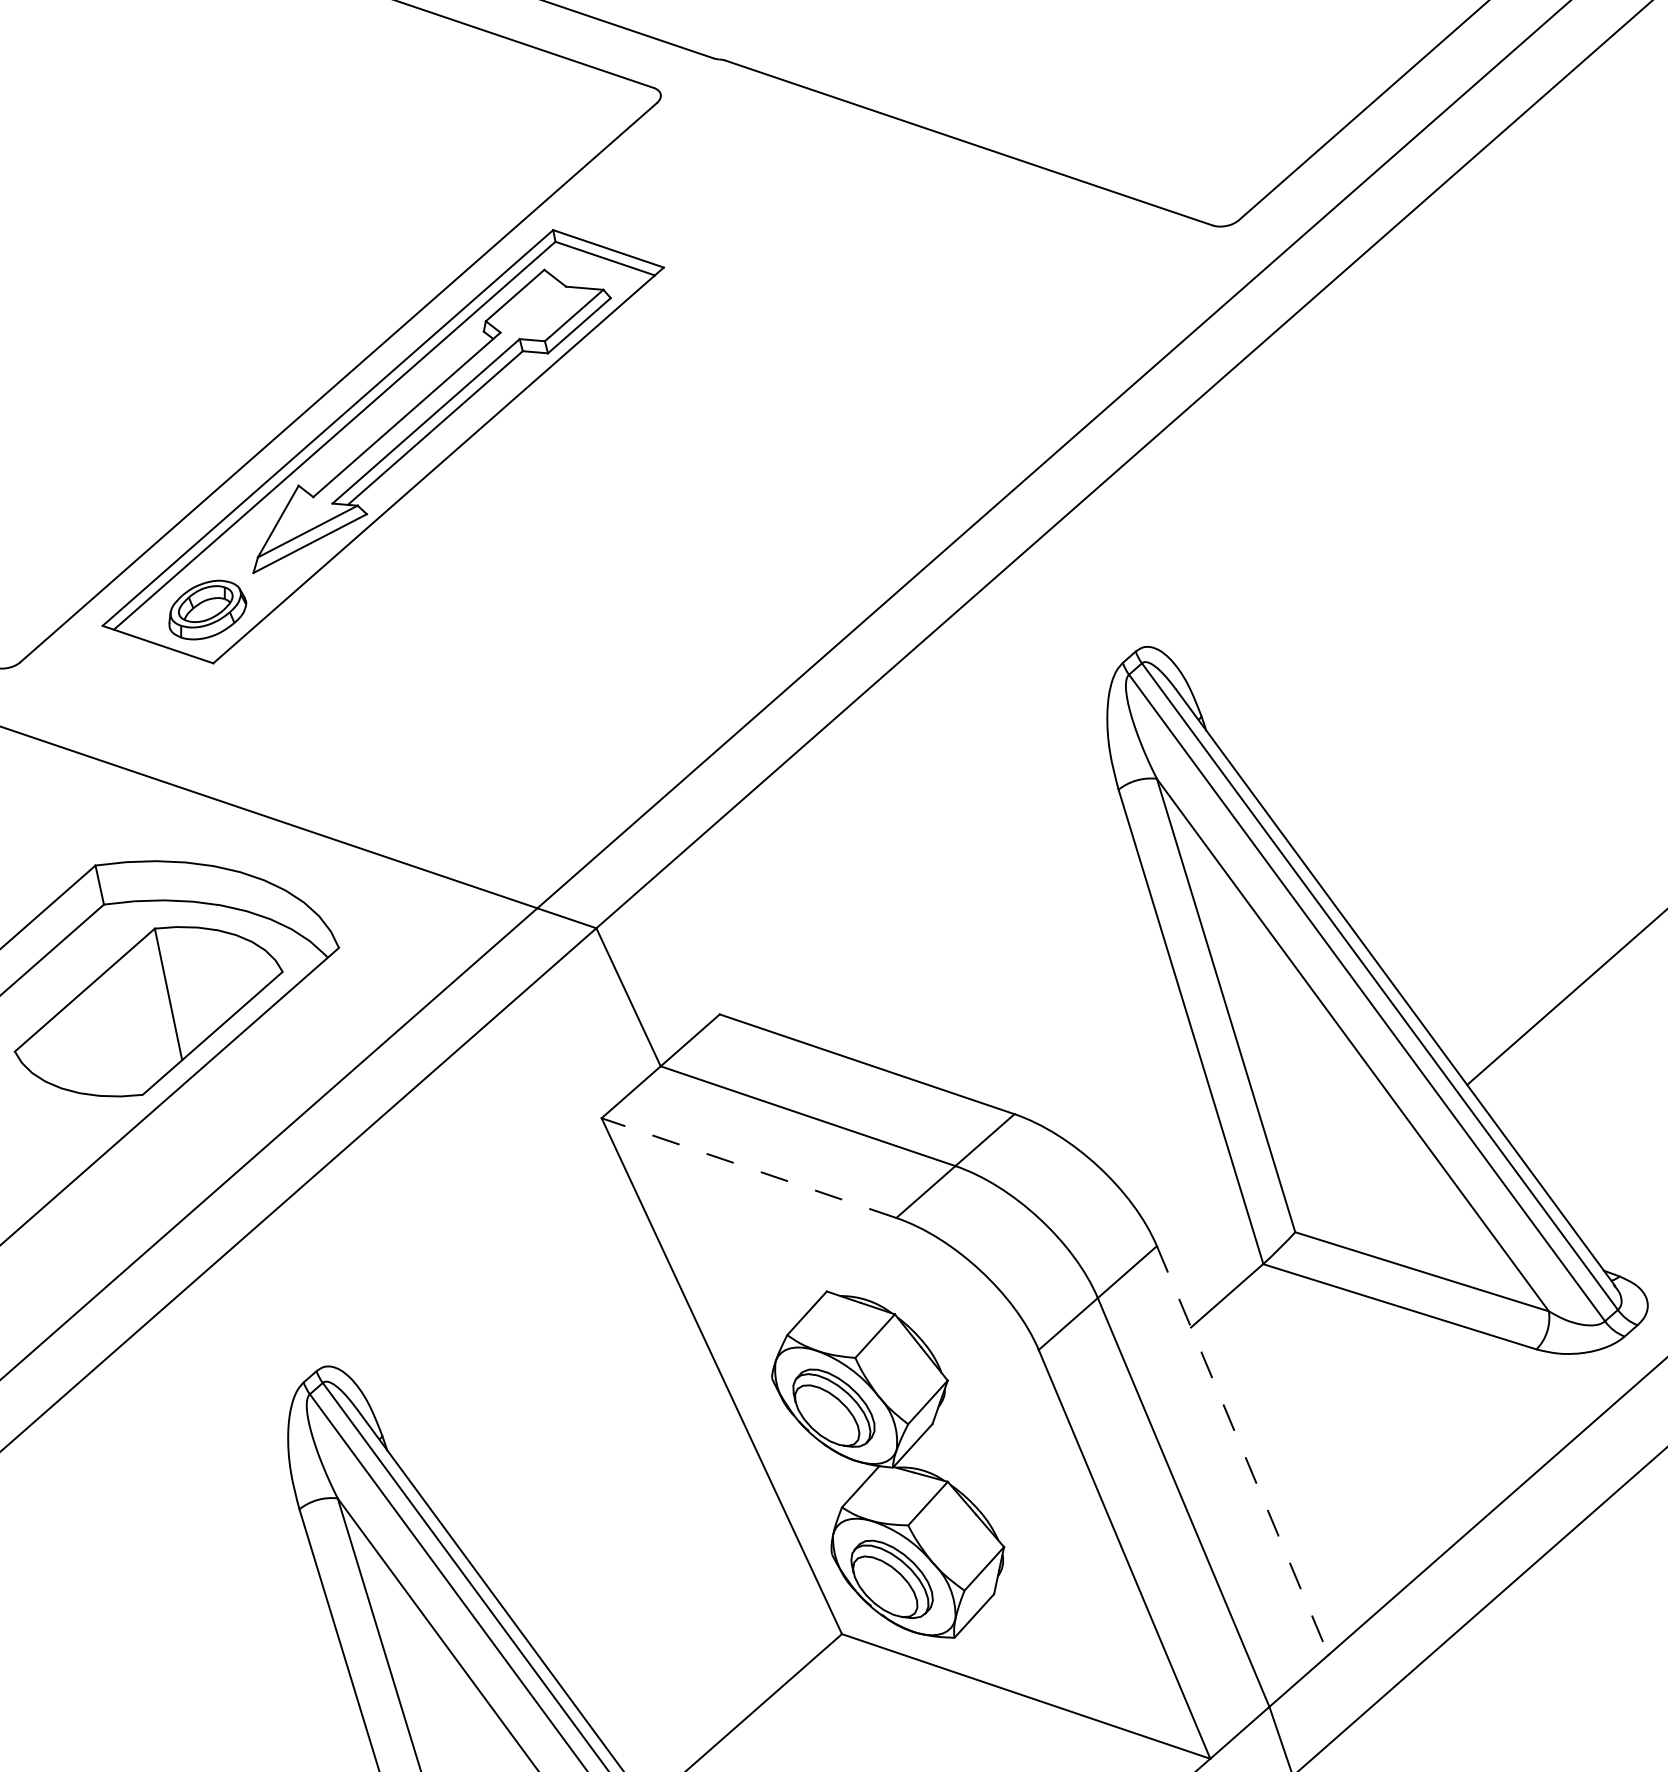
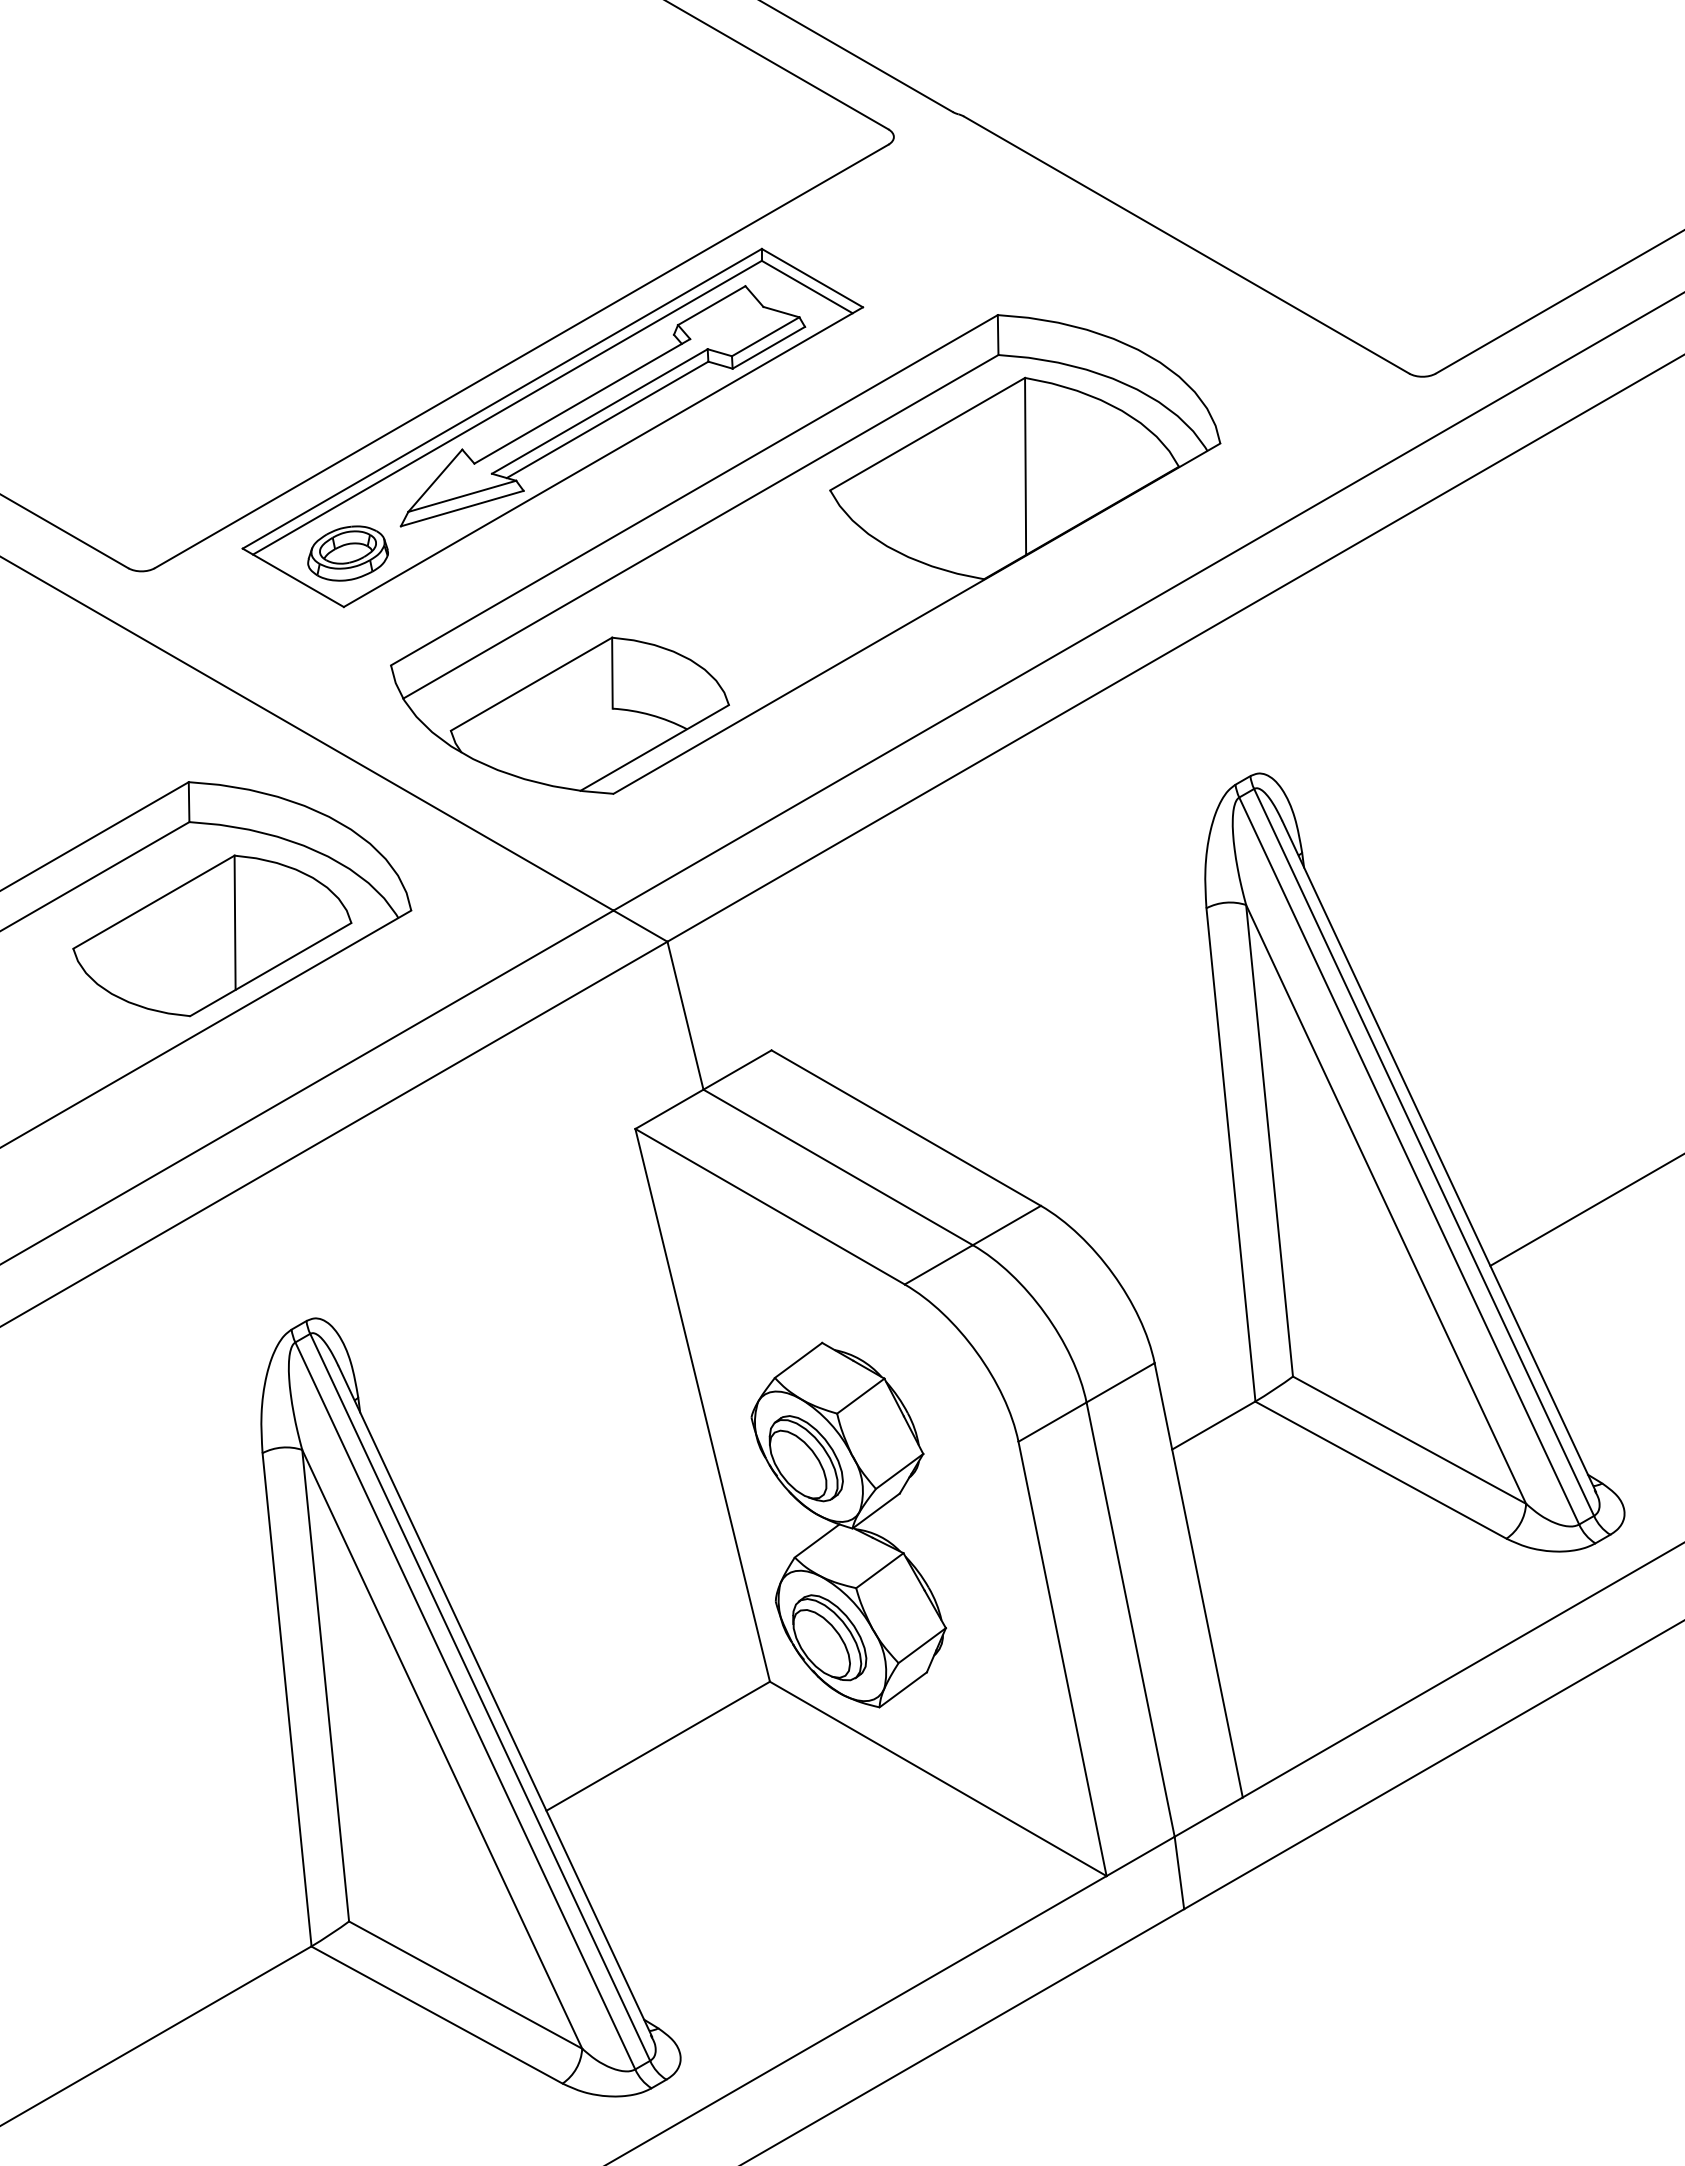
part: (655, 521) -> (805, 554), added
line: (749, 1167) -> (770, 1206), dashed -> solid
line: (1242, 1450) -> (1198, 1580), dashed -> solid

